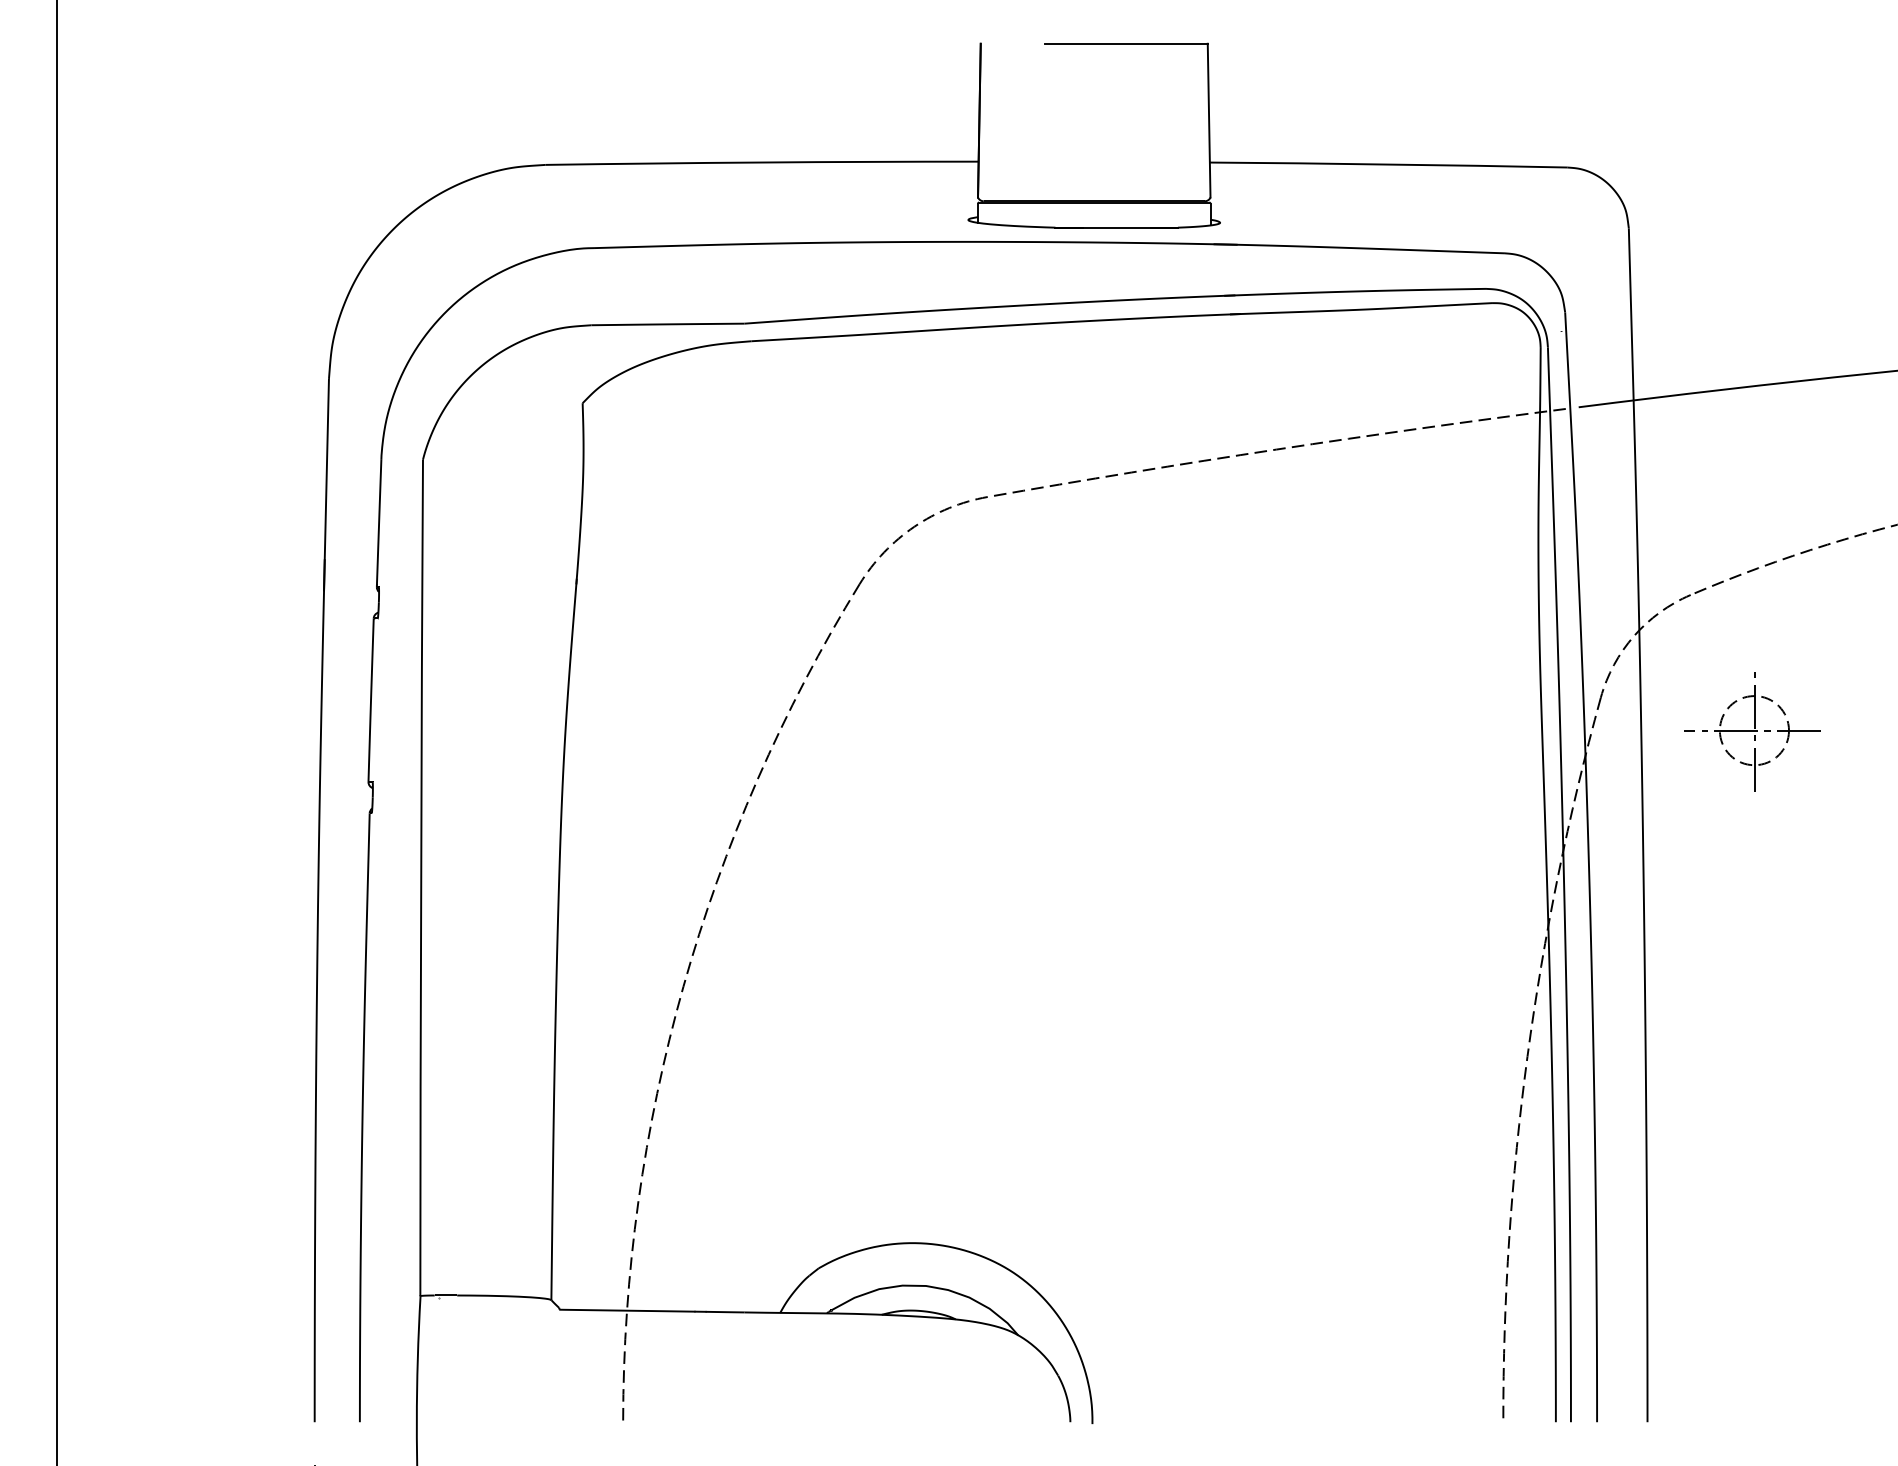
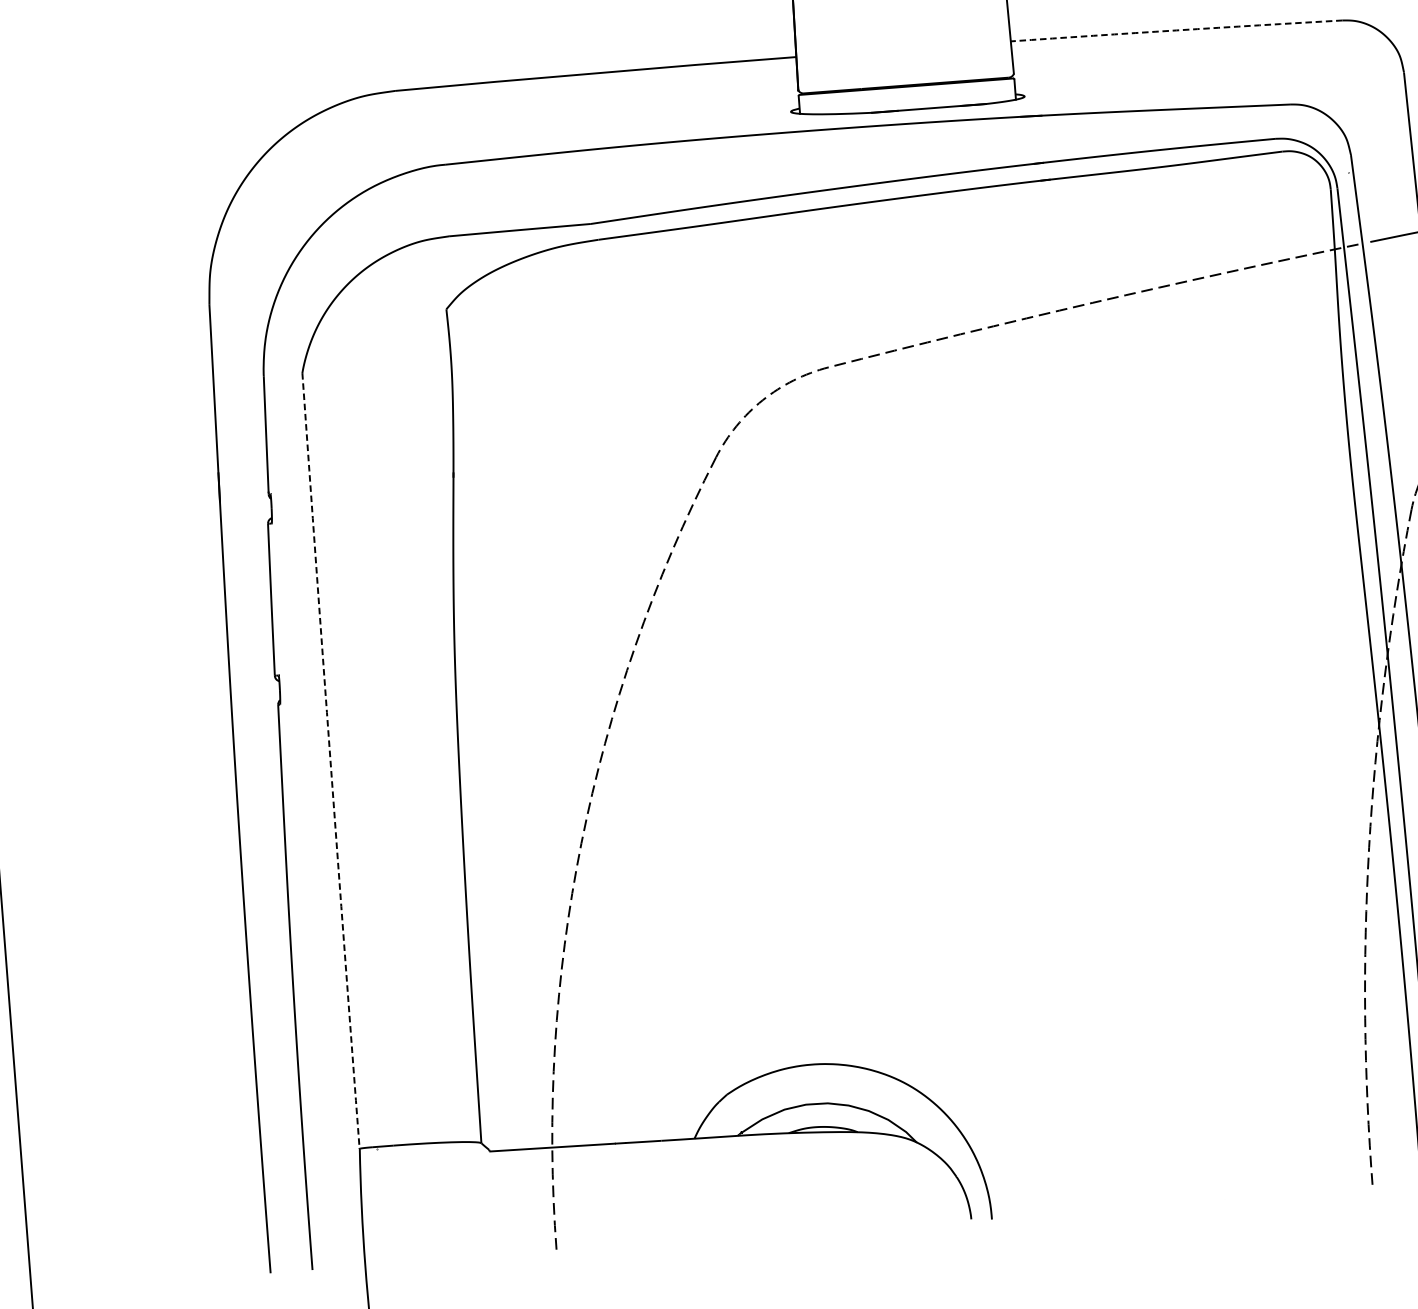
arc: (1388, 164) -> (1176, 30), solid -> dashed
arc: (421, 877) -> (330, 760), solid -> dashed

